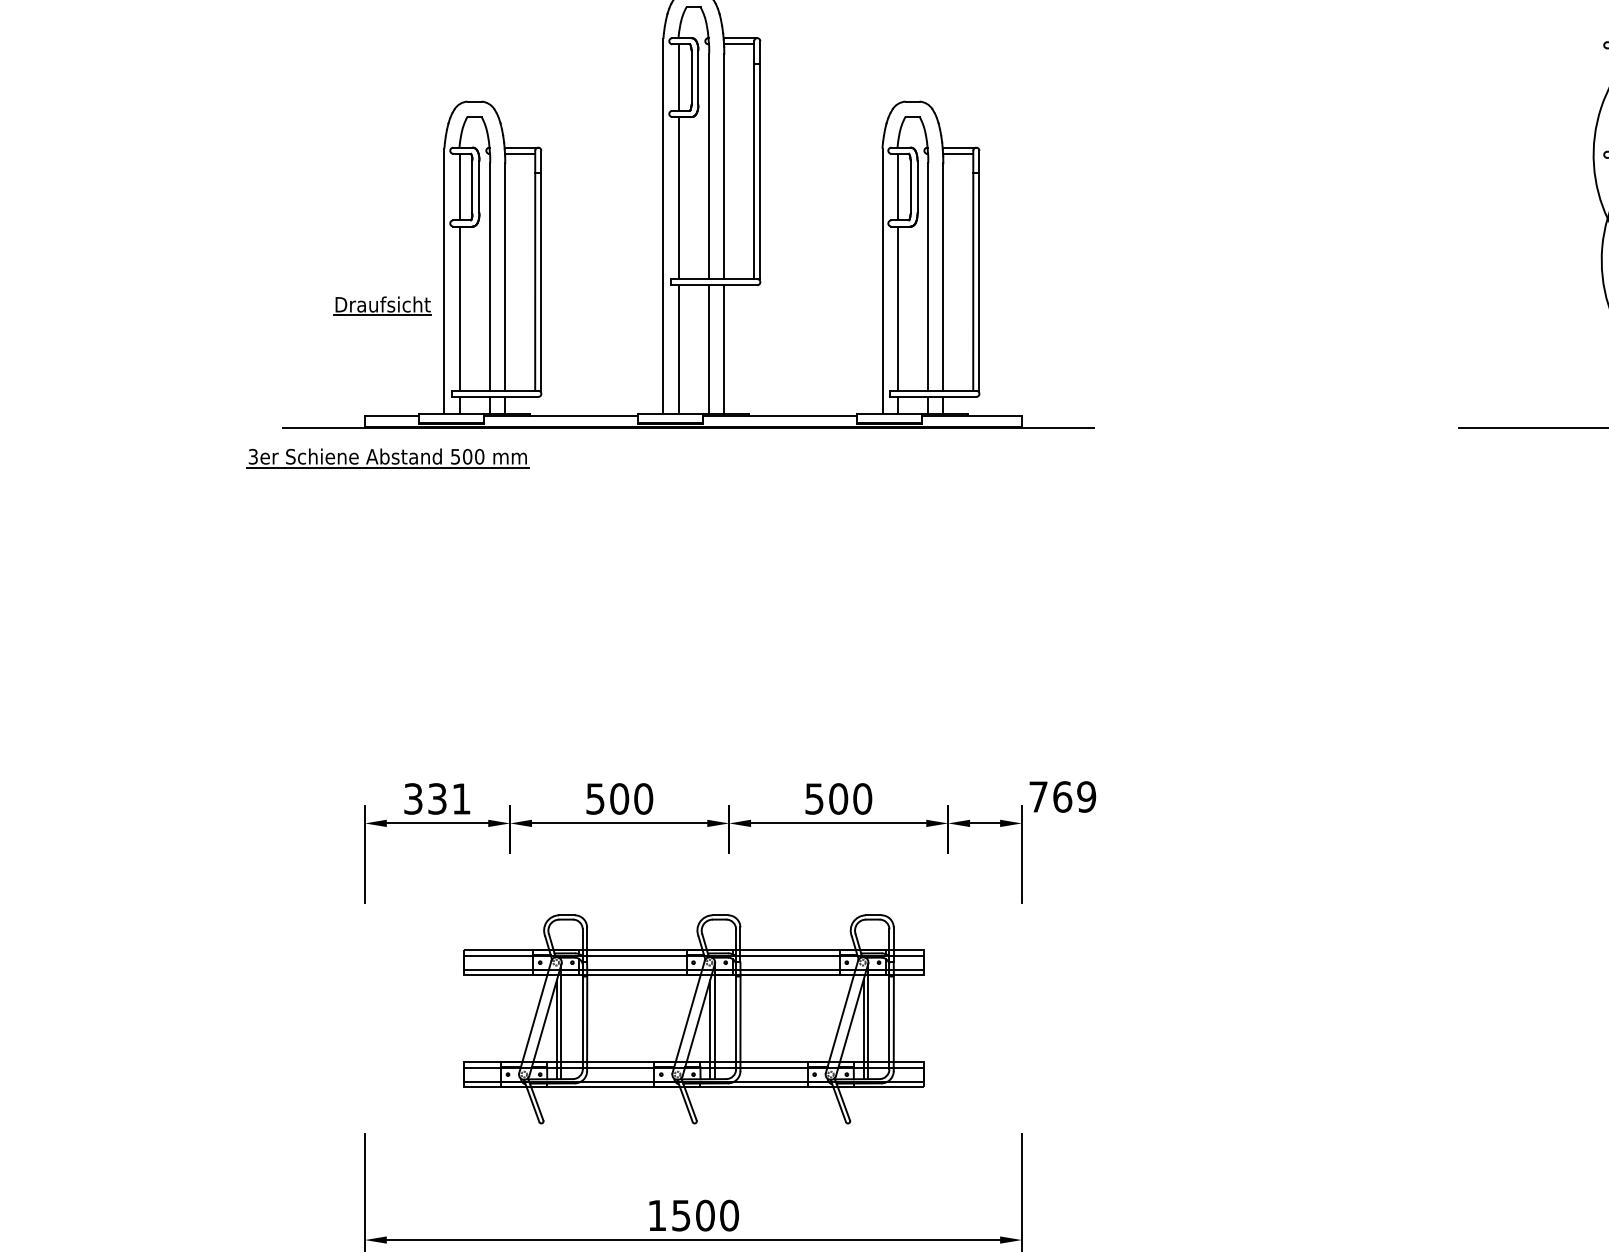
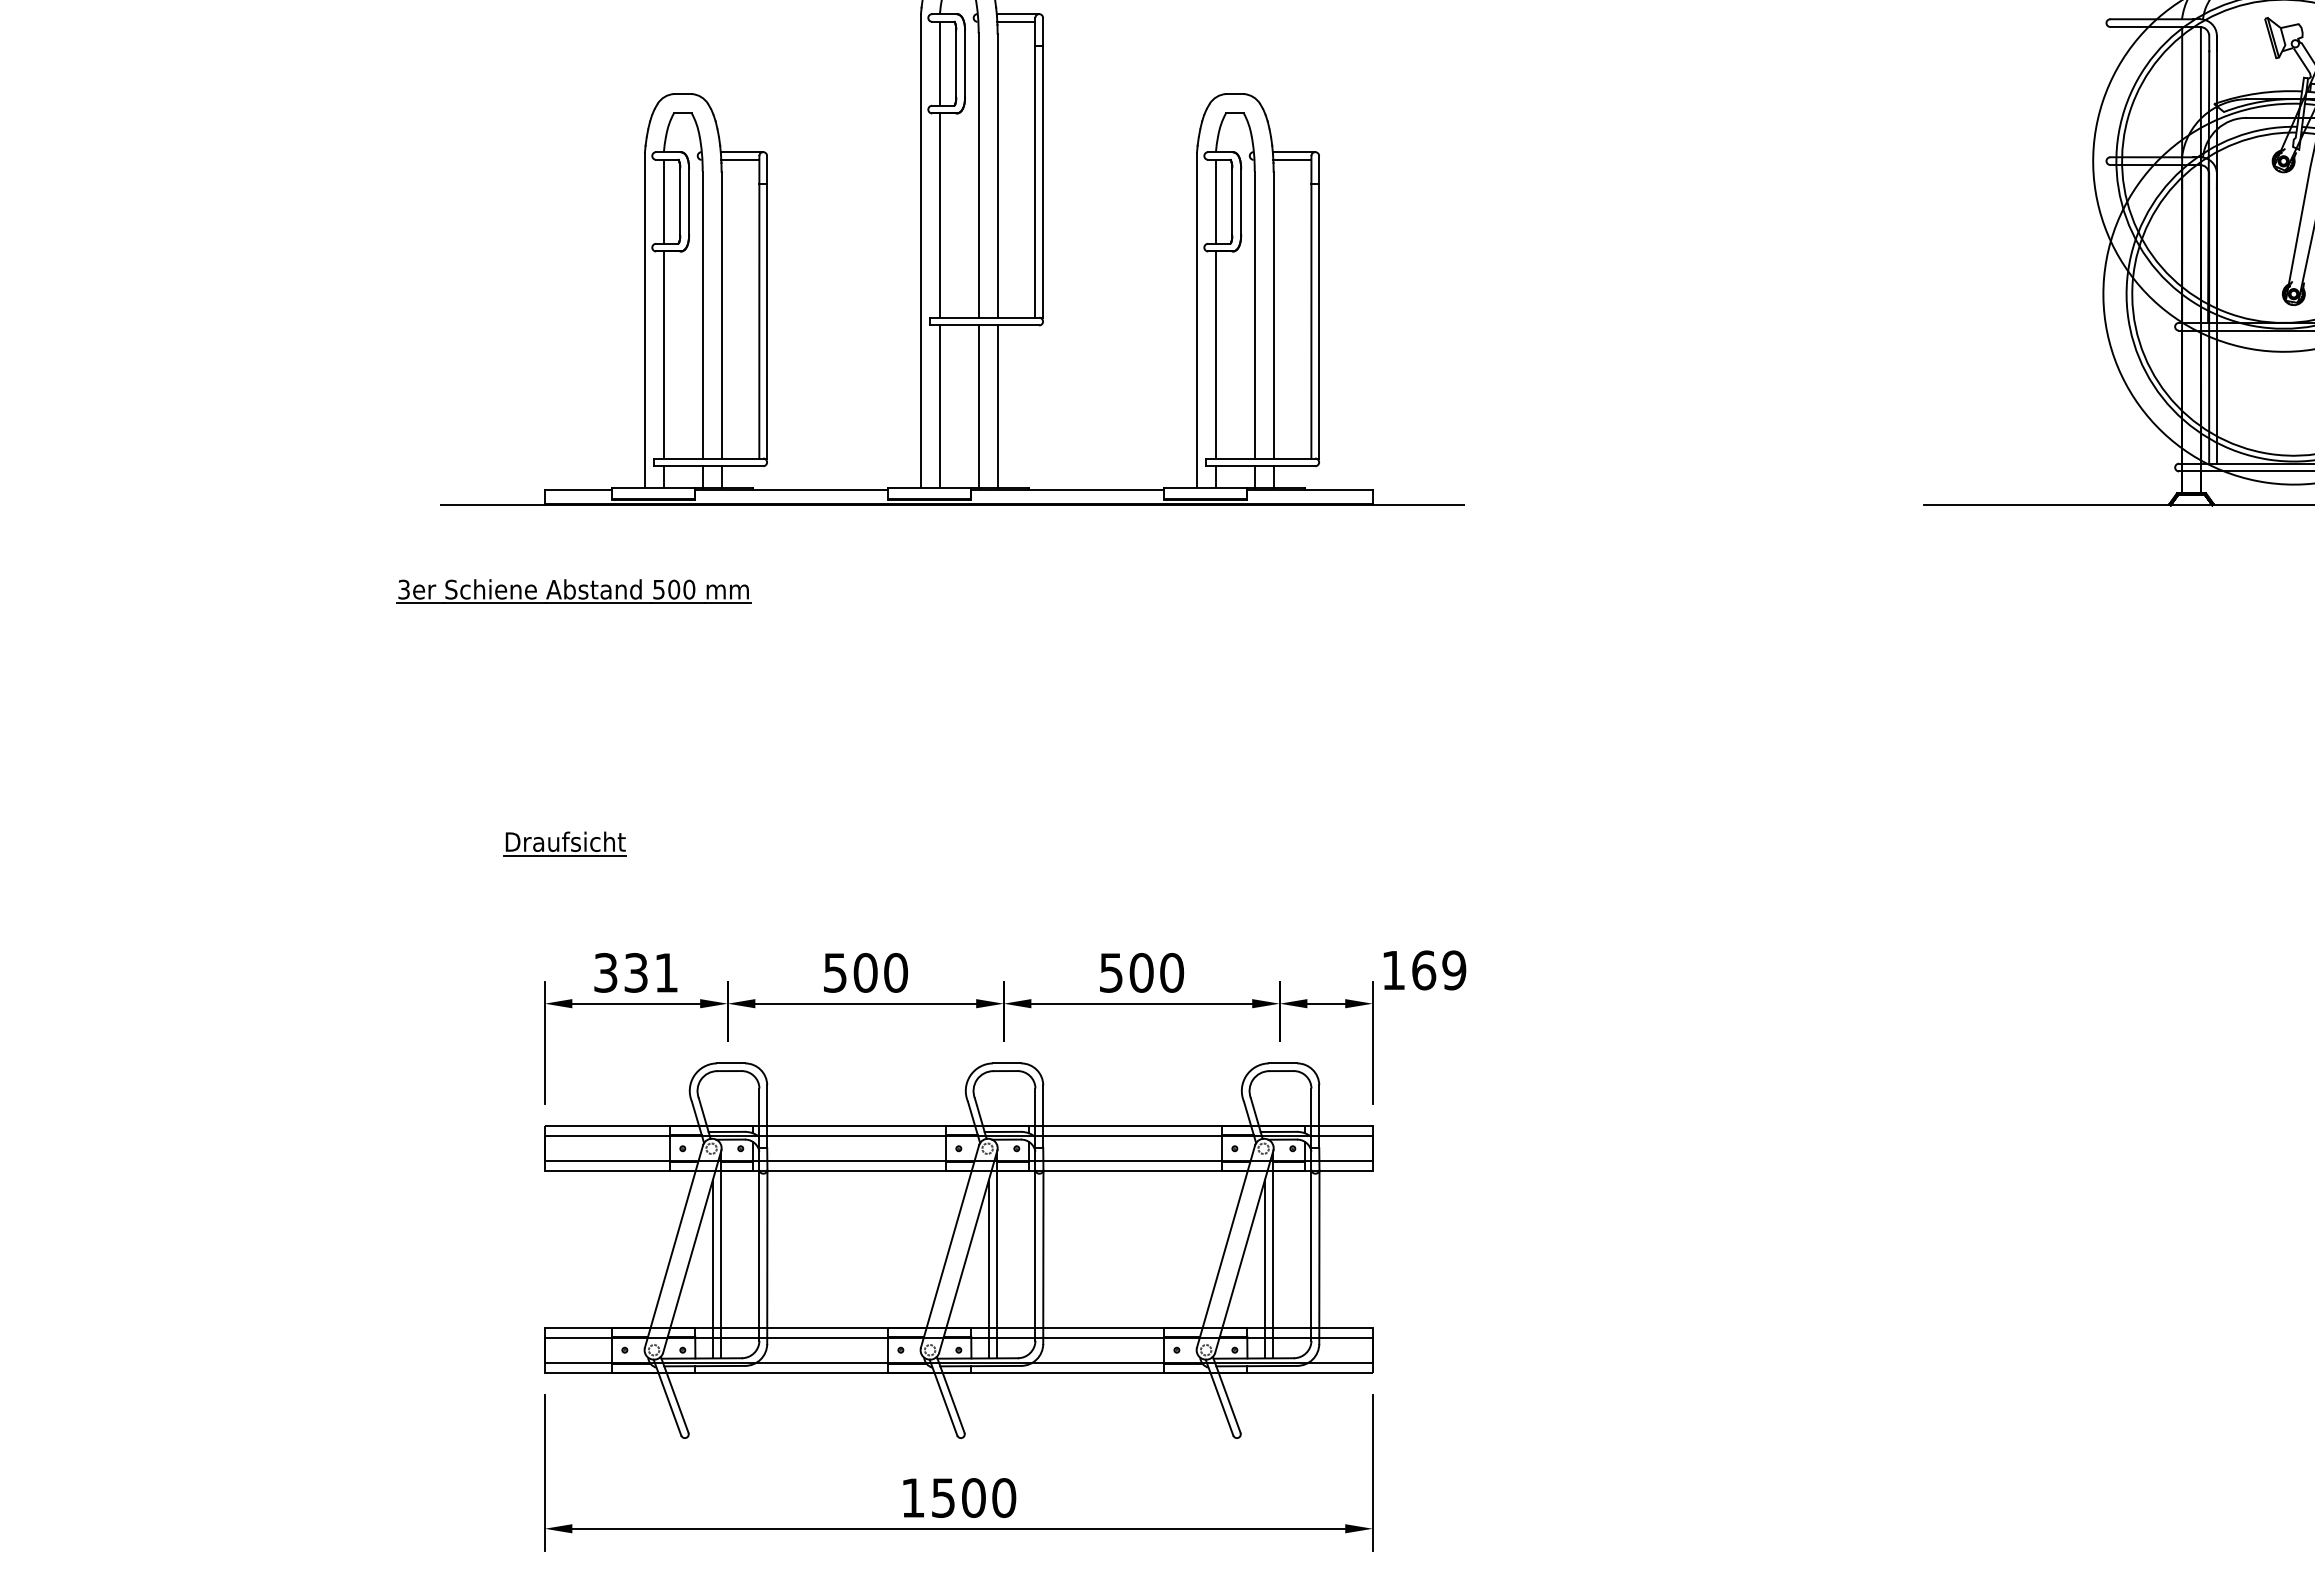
part: (382, 305) -> (564, 843), moved
part: (387, 458) -> (573, 591), moved
text: (1038, 797) -> (1393, 970), 769 -> 169
part: (693, 1019) -> (958, 1250), size x1.43

